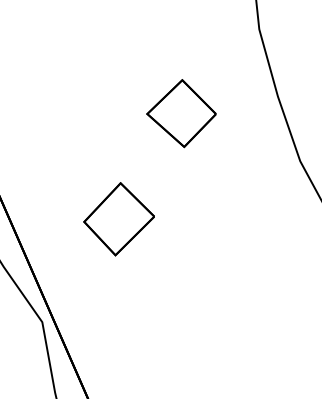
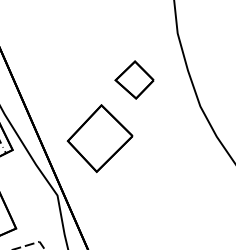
part: (118, 219) -> (99, 138), size x1.67

